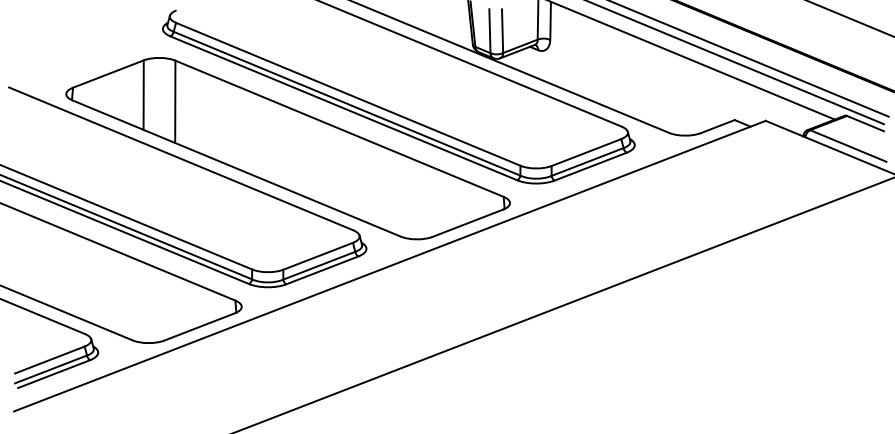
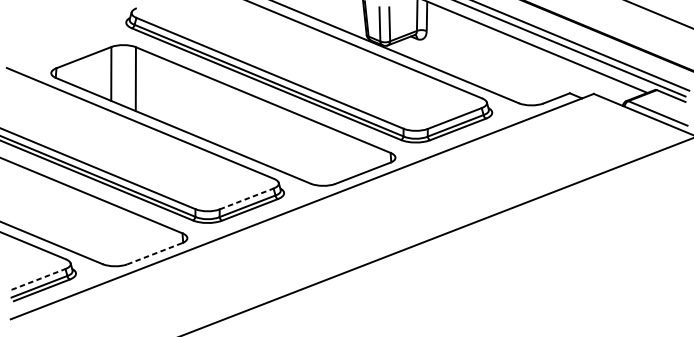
line: (318, 256) -> (246, 199), solid -> dashed
line: (199, 326) -> (154, 253), solid -> dashed
line: (50, 359) -> (39, 279), solid -> dashed

